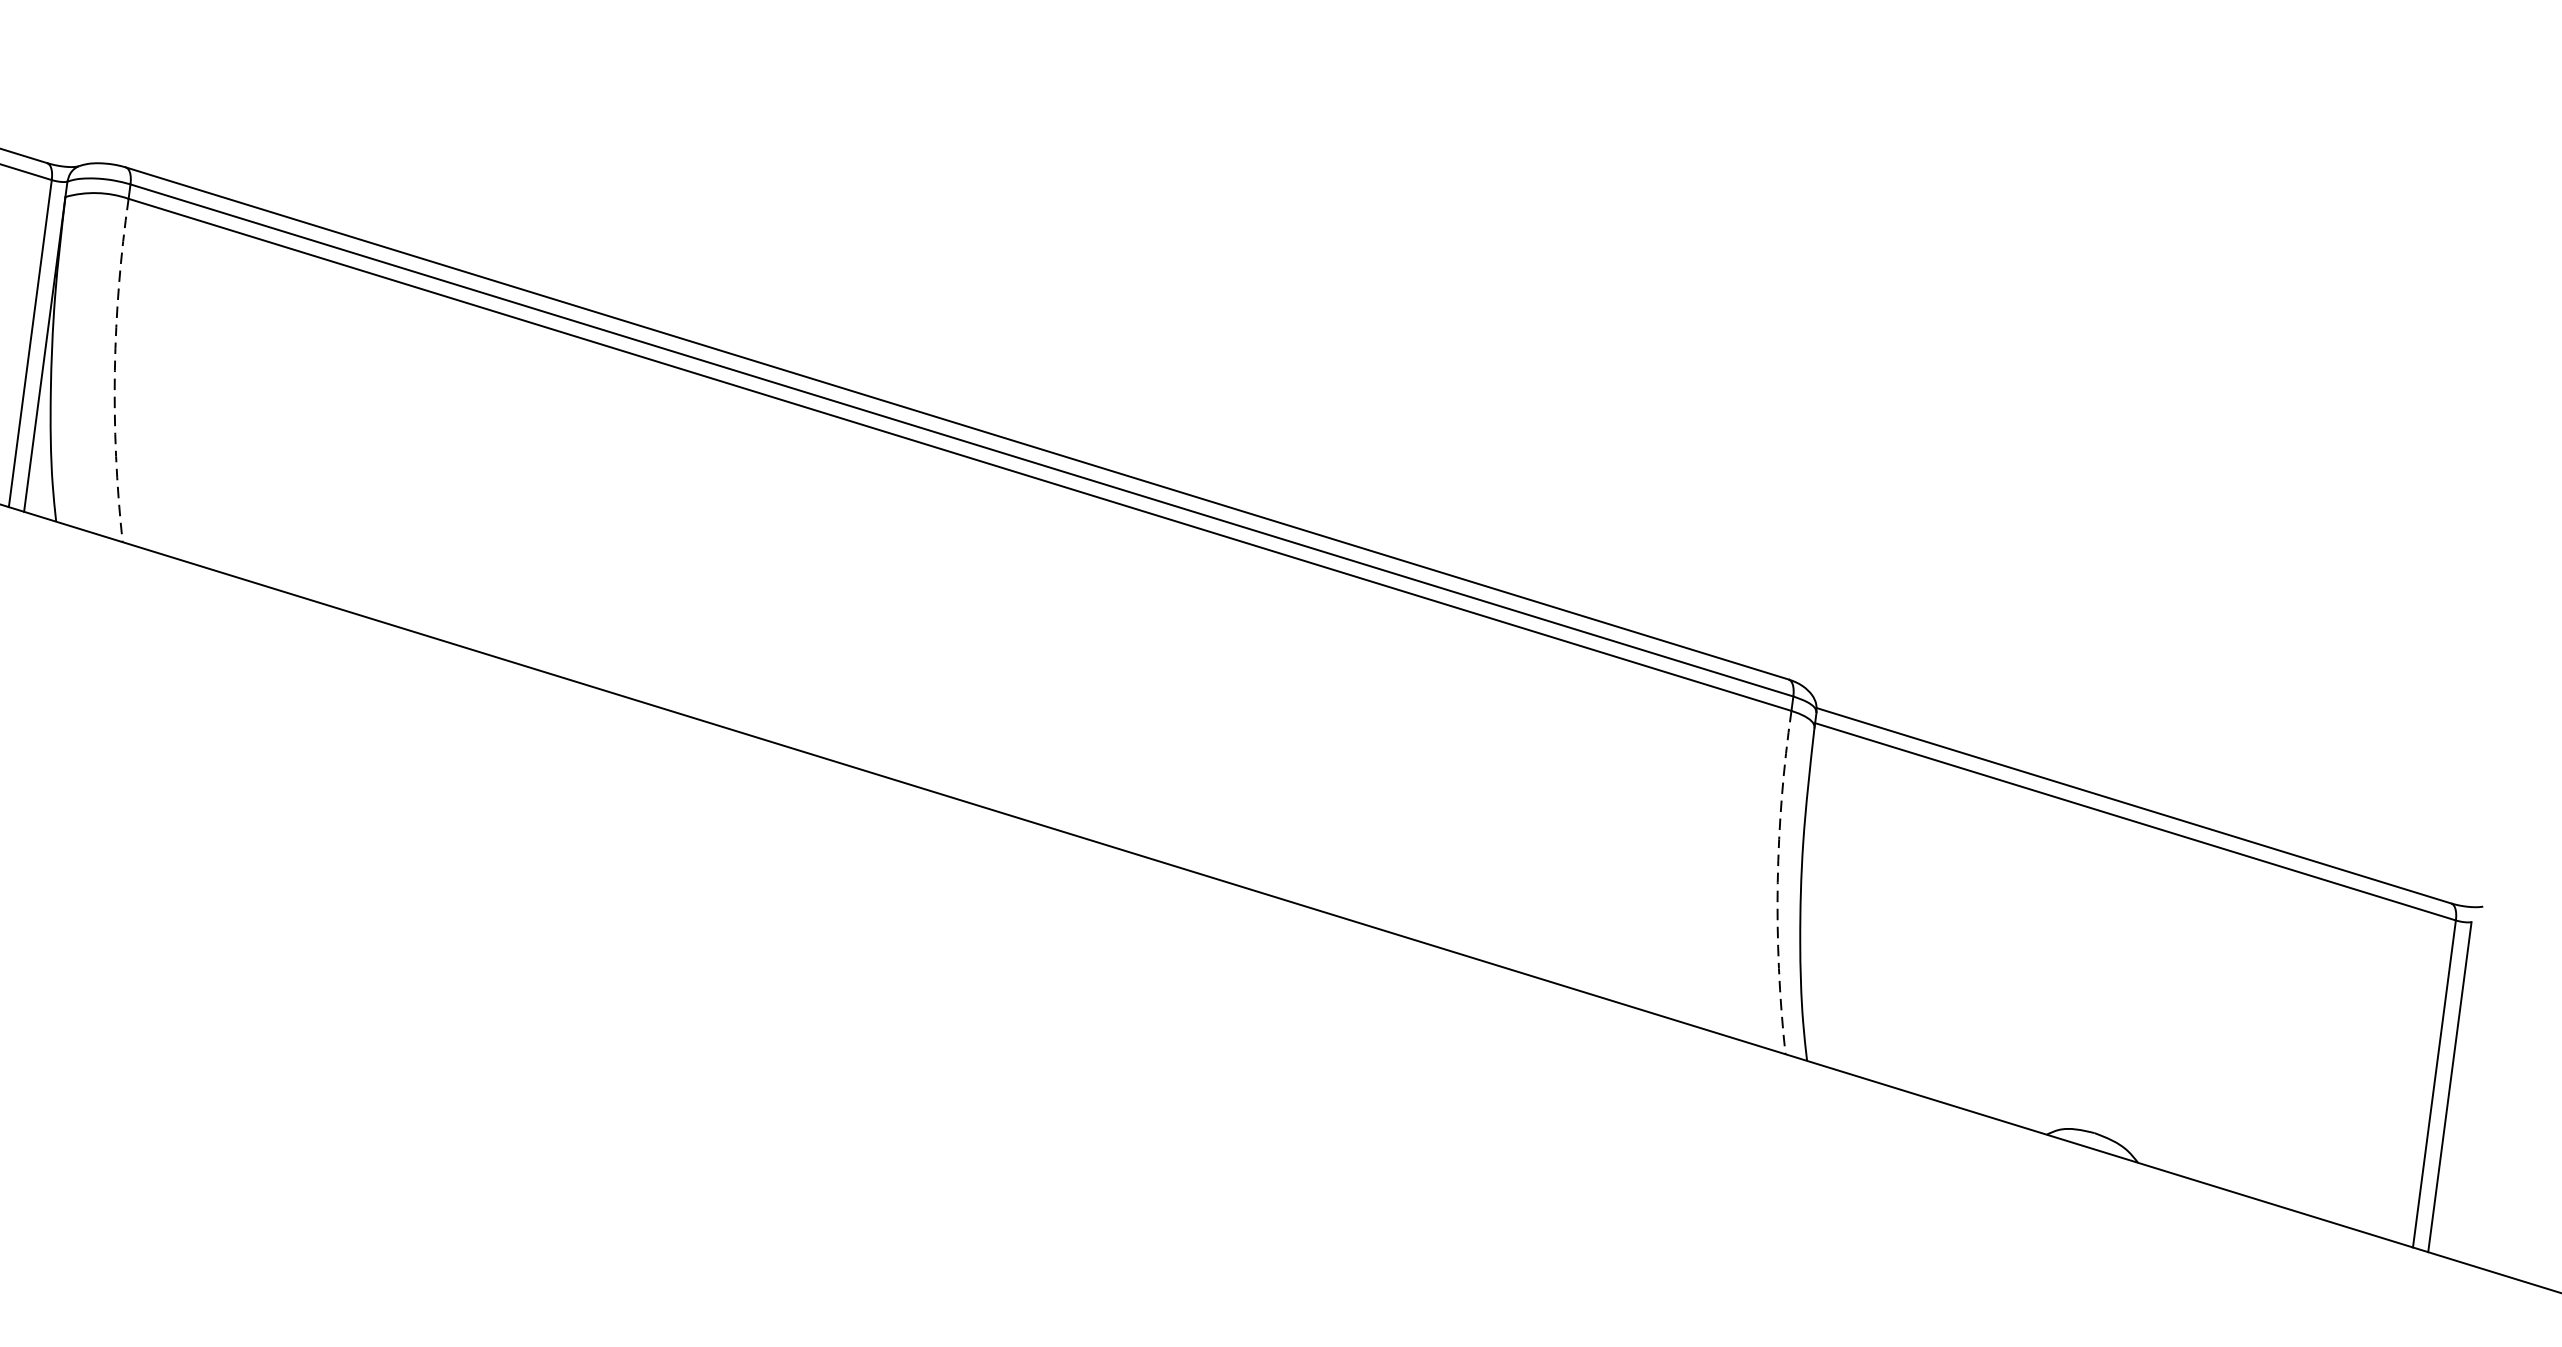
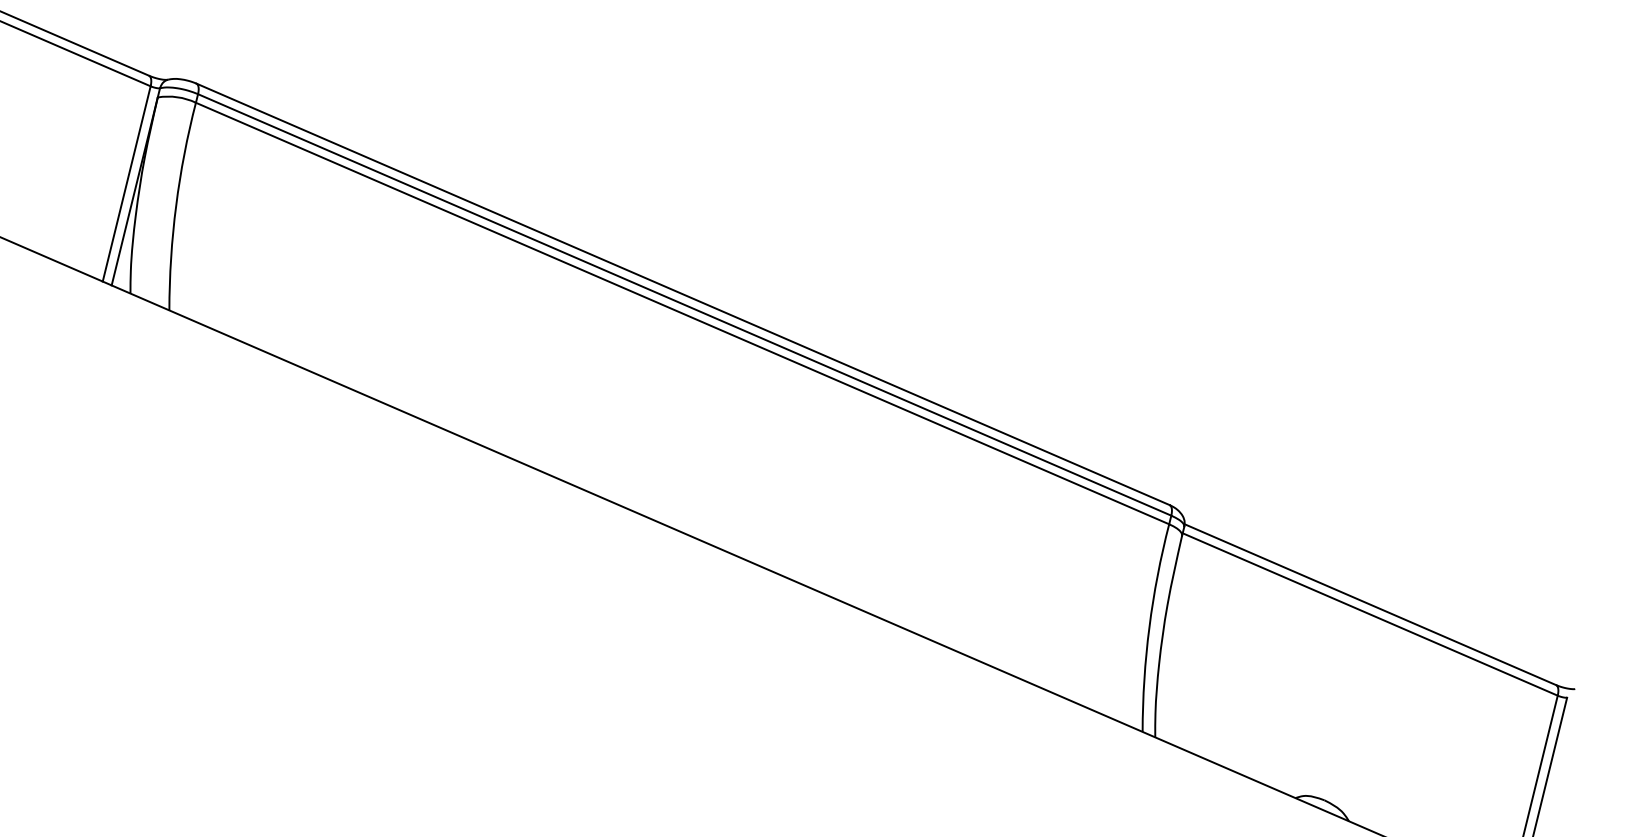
arc: (115, 369) -> (176, 205), dashed -> solid
arc: (1777, 882) -> (1149, 627), dashed -> solid

